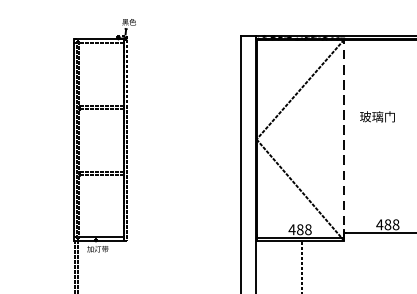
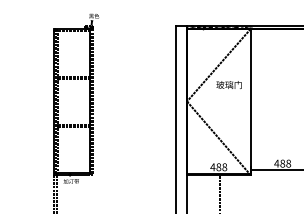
text: (376, 116) -> (228, 84), moved
line: (343, 139) -> (250, 101), dashed -> solid

